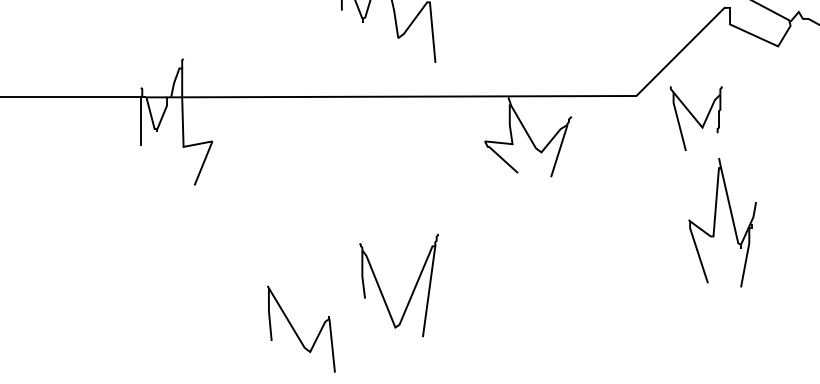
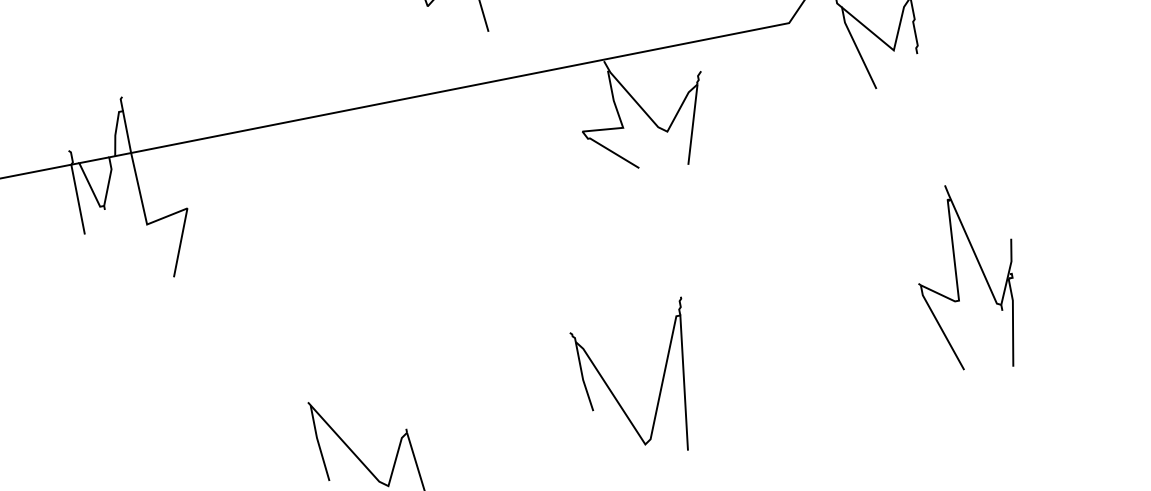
part: (715, 222) -> (958, 279), moved
part: (412, 291) -> (660, 387), moved

